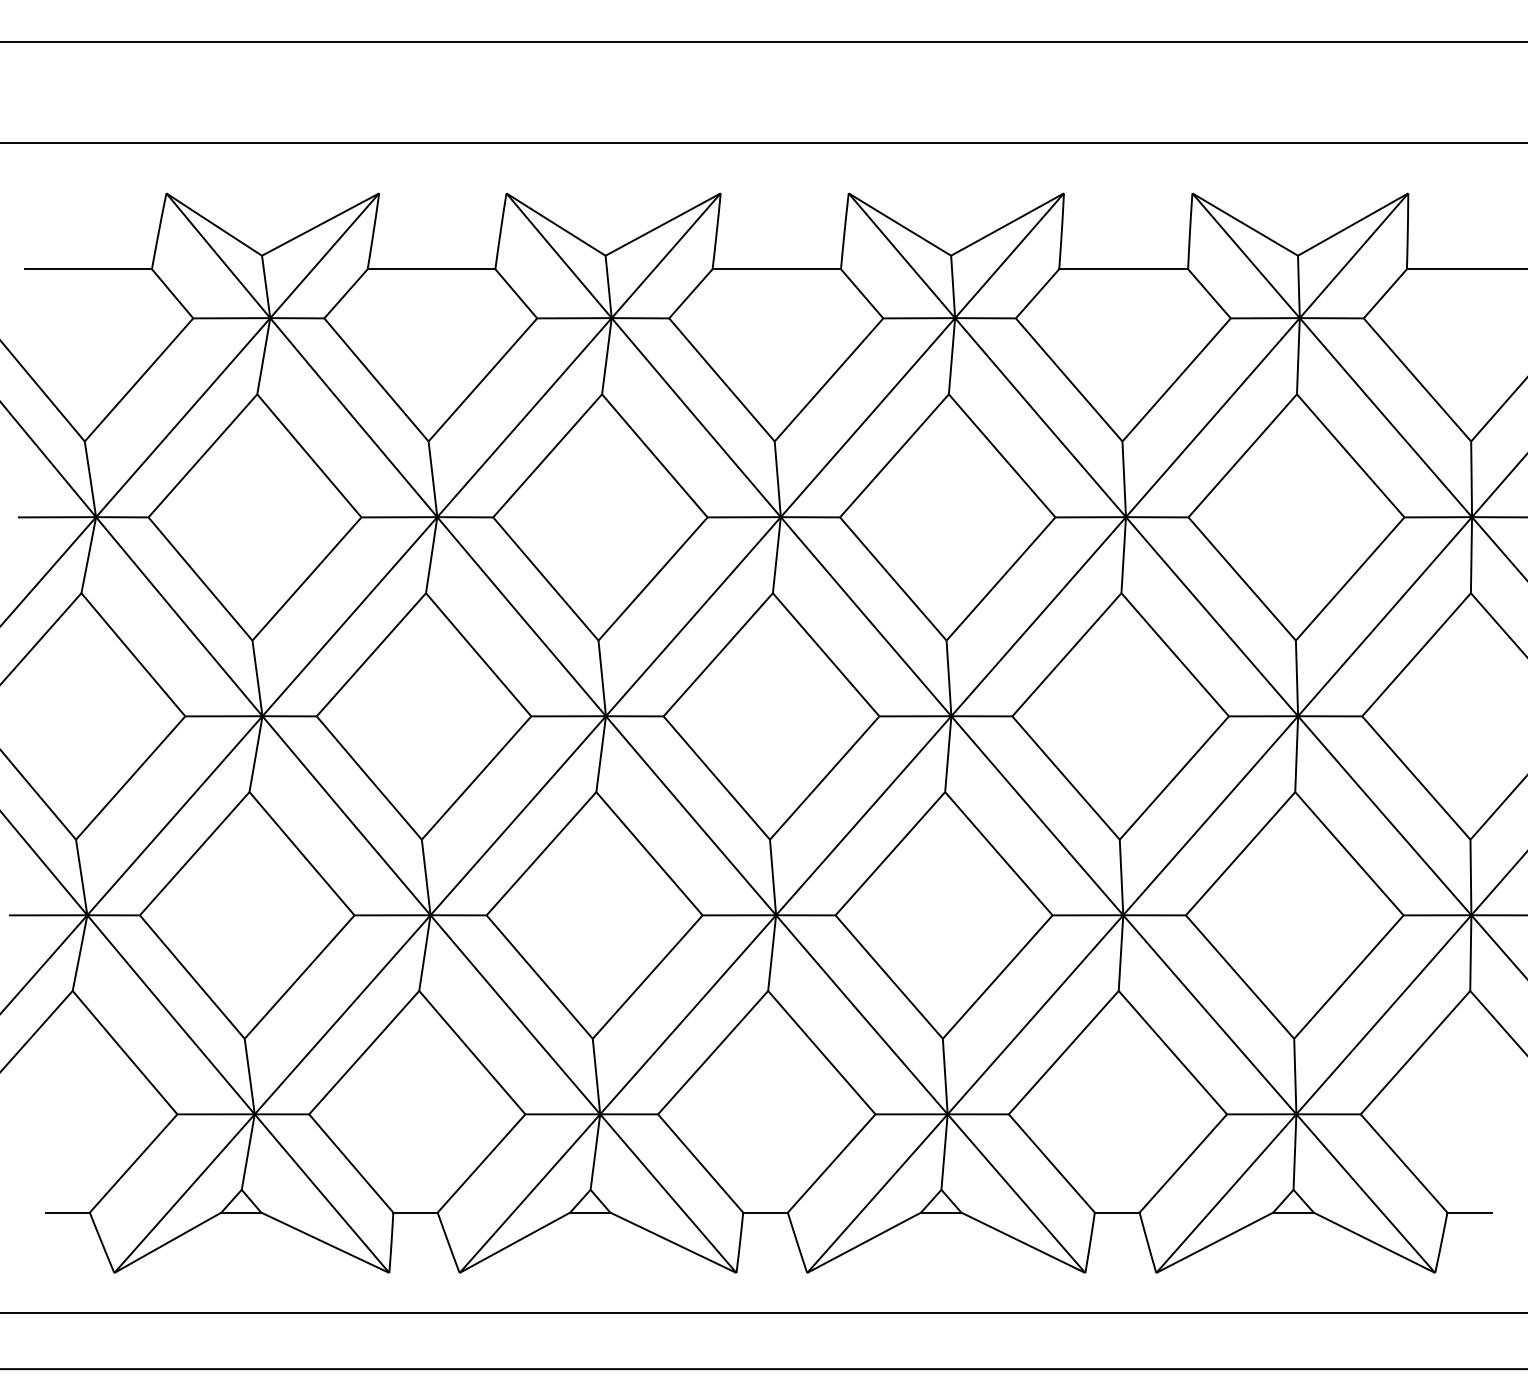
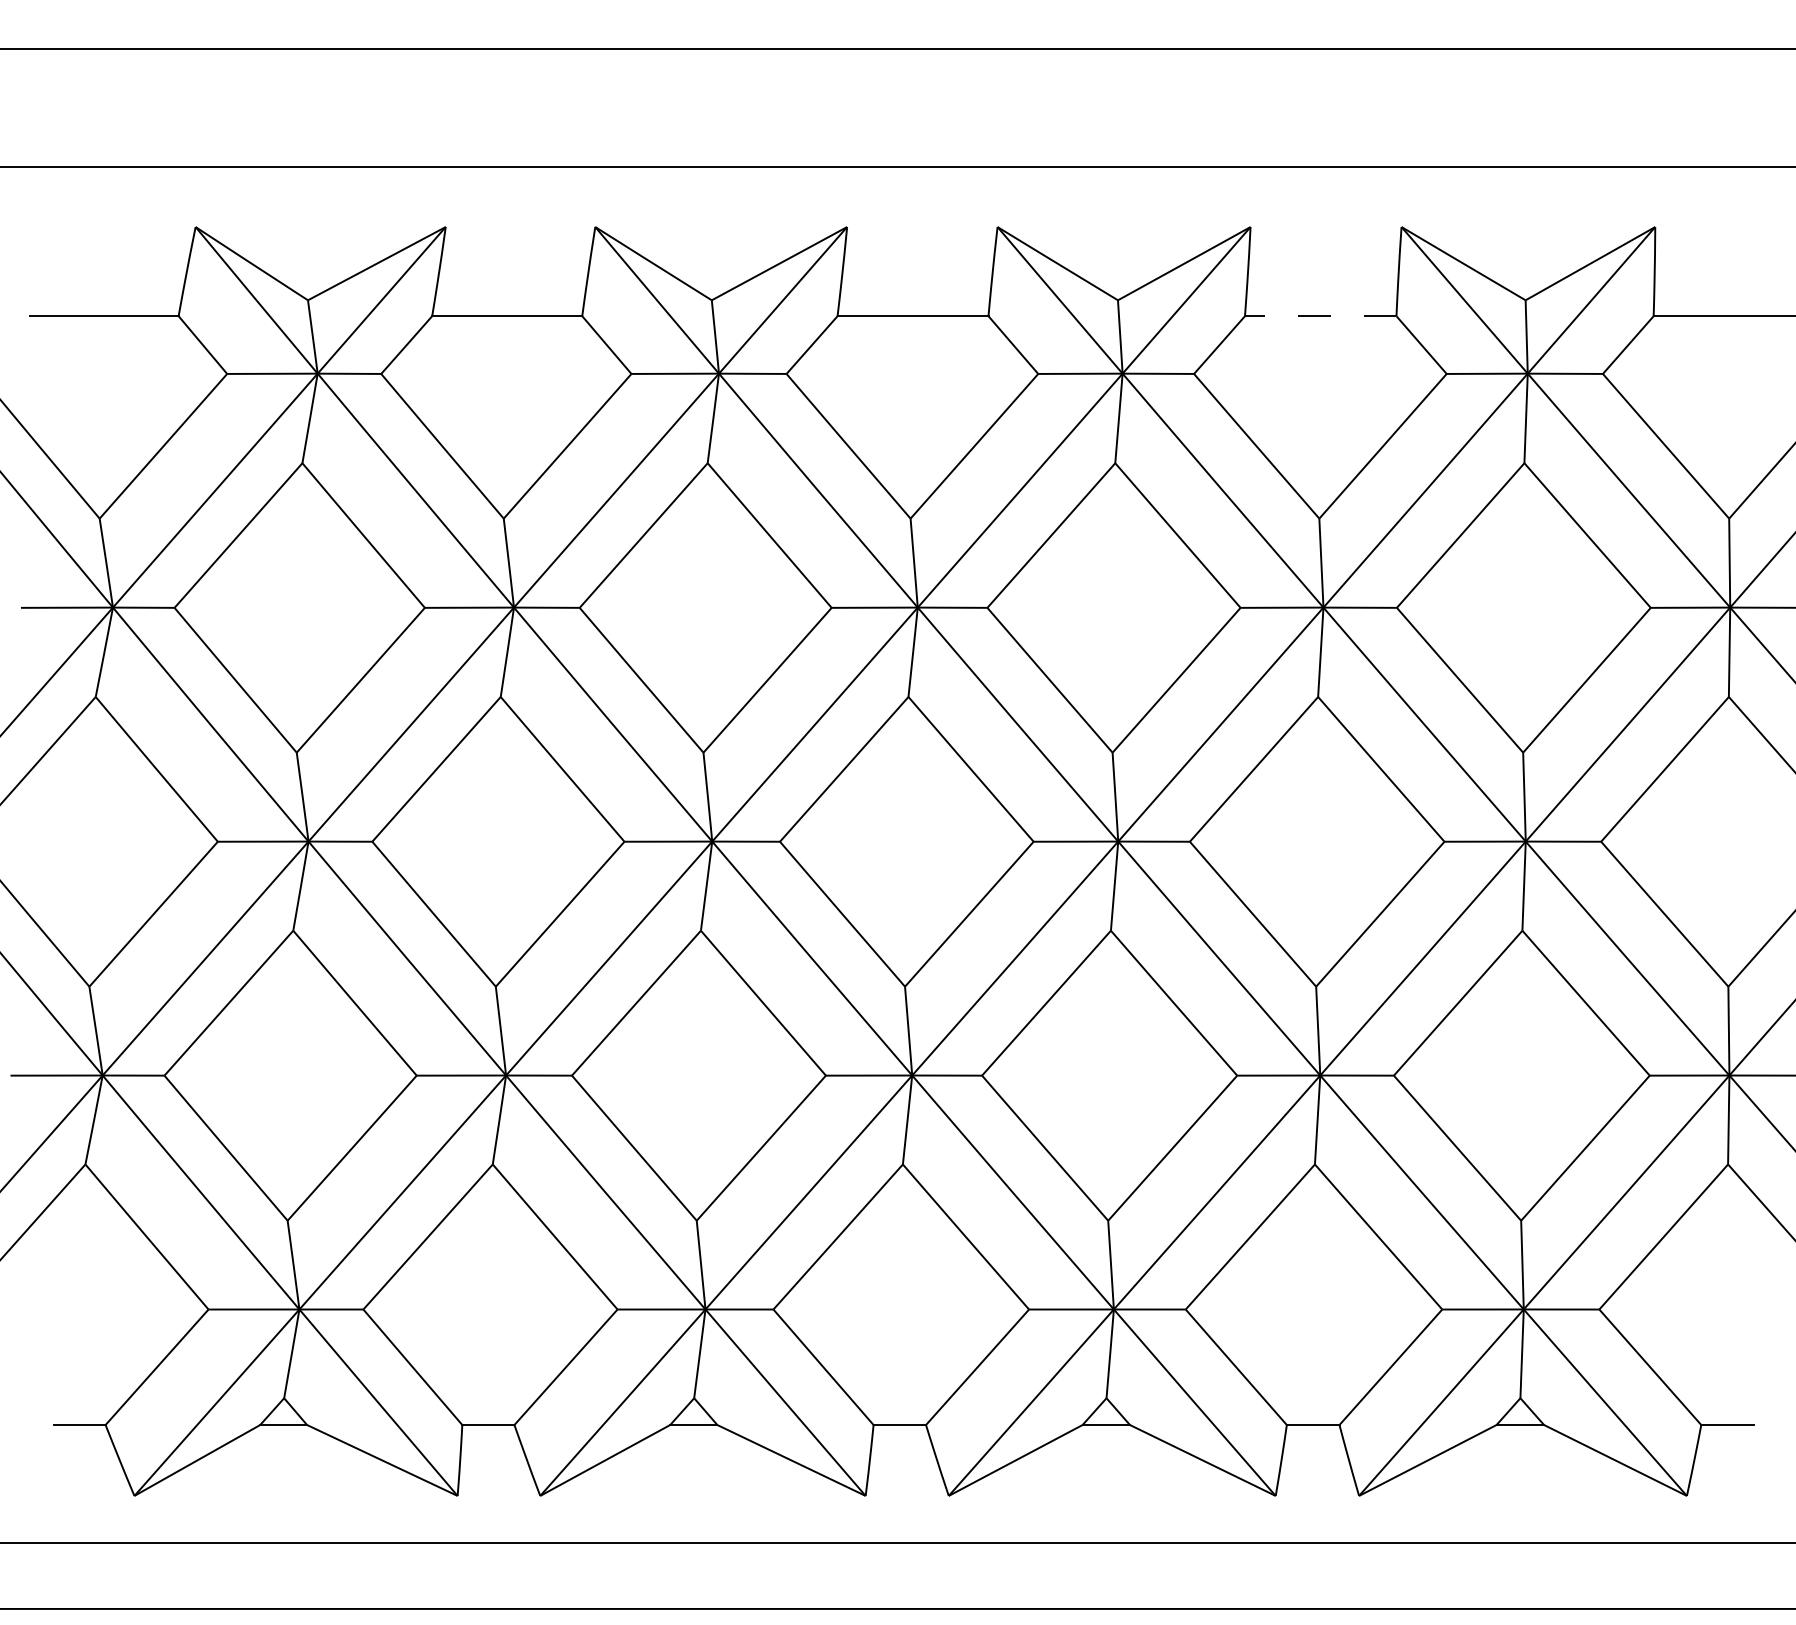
line: (1123, 269) -> (1320, 316), solid -> dashed

